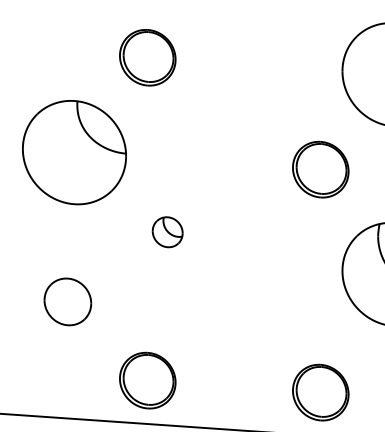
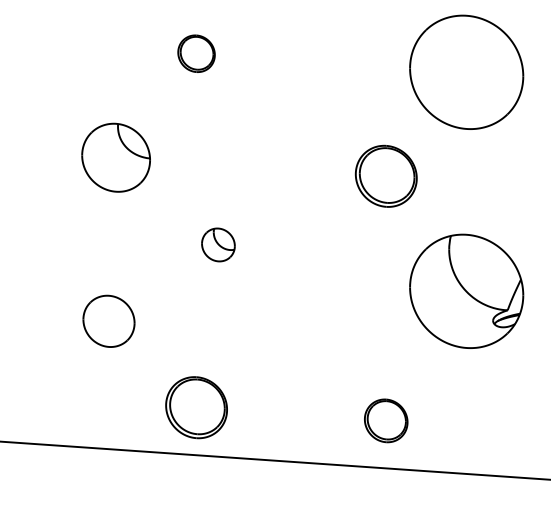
part: (147, 57) -> (196, 53), size x0.6
part: (73, 152) -> (115, 157), size x0.6
part: (320, 392) -> (385, 420), size x0.7

